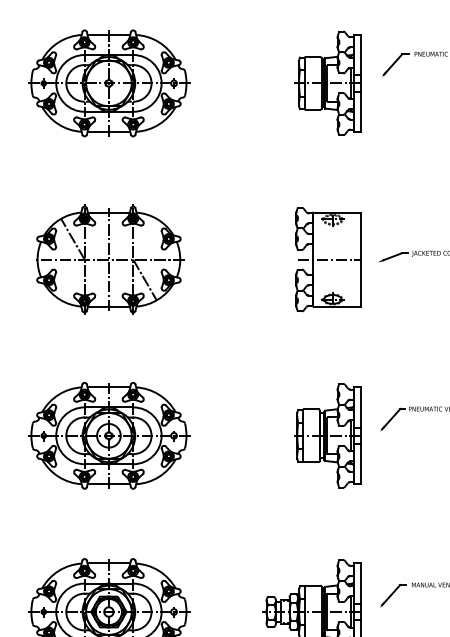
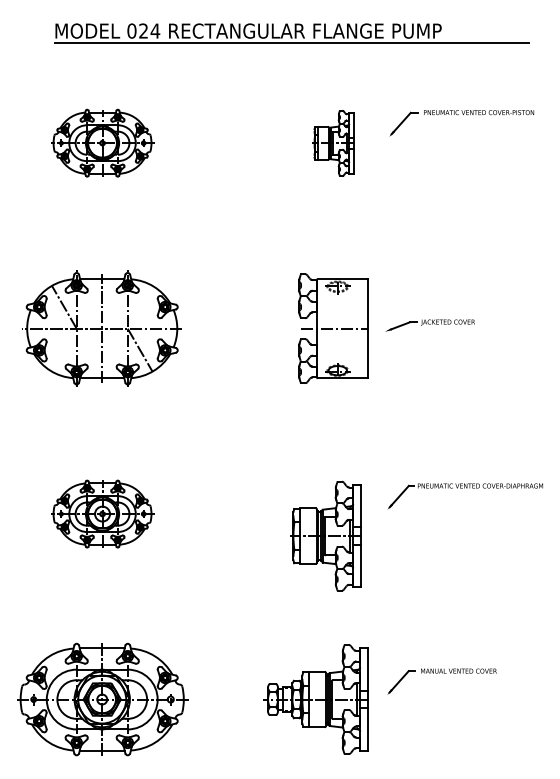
part: (109, 82) -> (102, 142), size x0.6
part: (327, 83) -> (332, 143), size x0.6
part: (109, 435) -> (102, 513), size x0.6
part: (327, 435) -> (325, 535), moved

